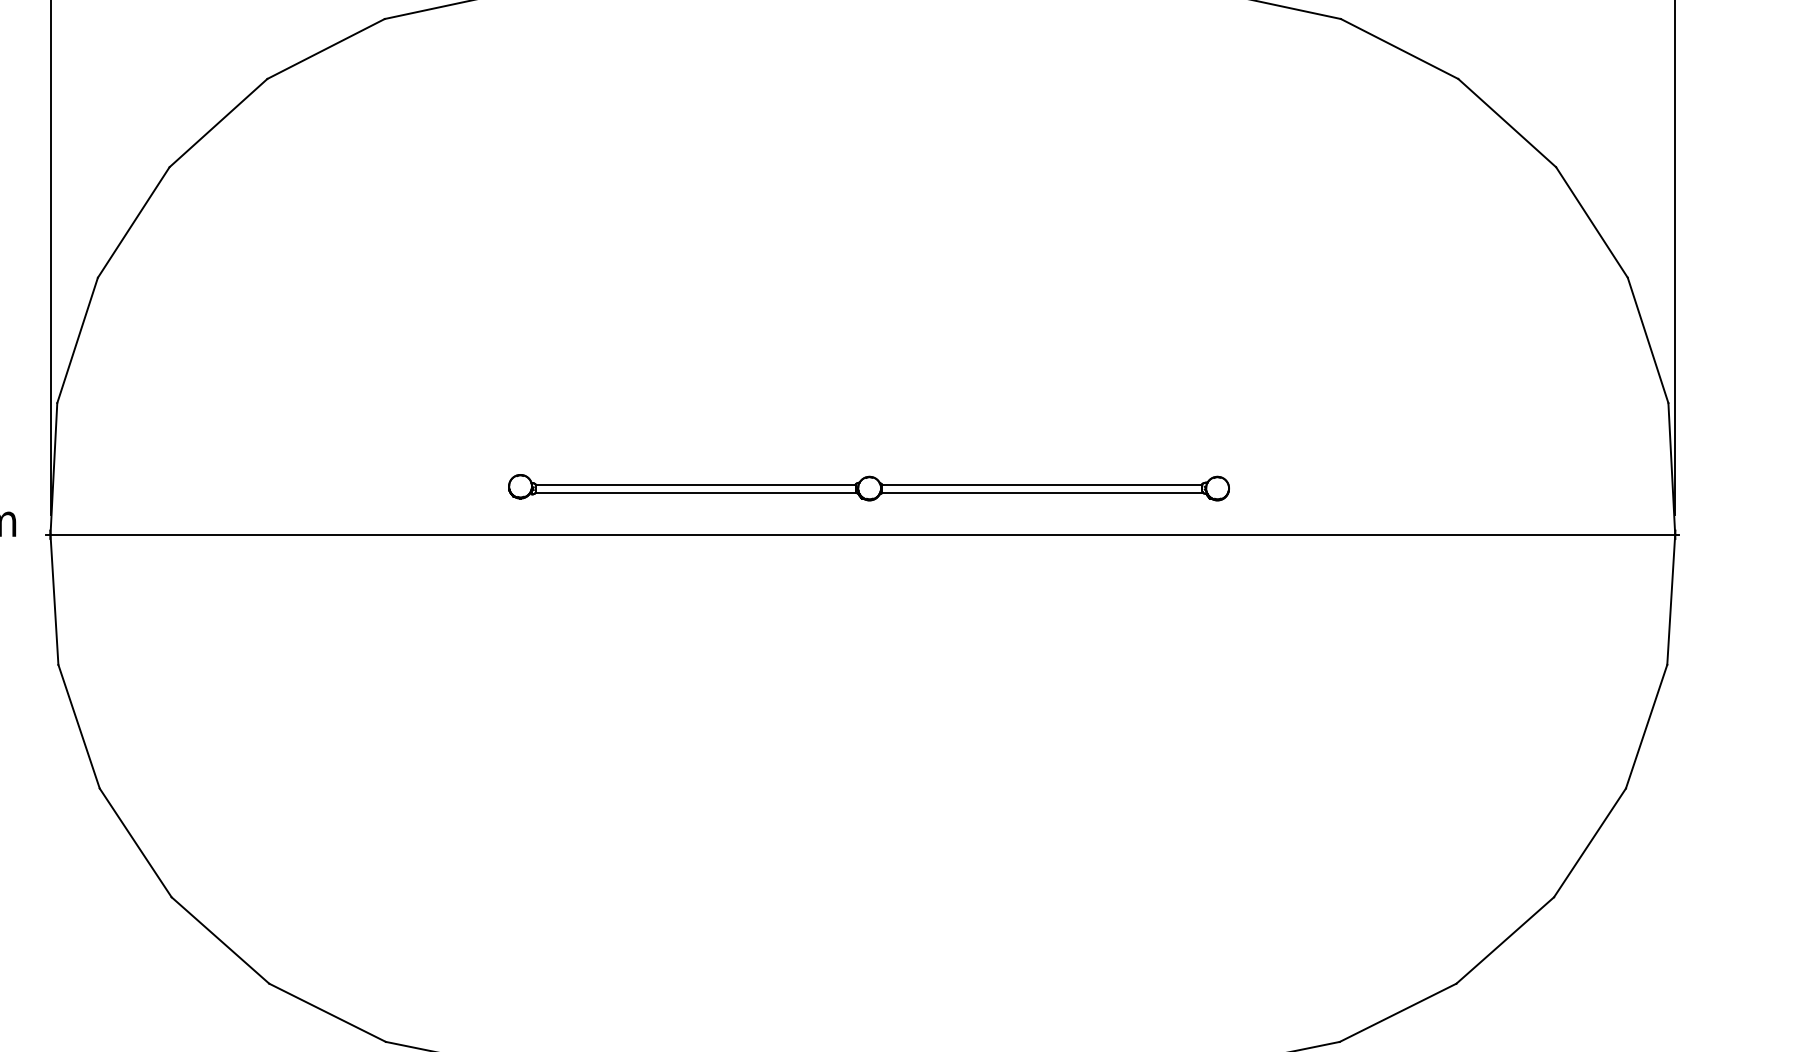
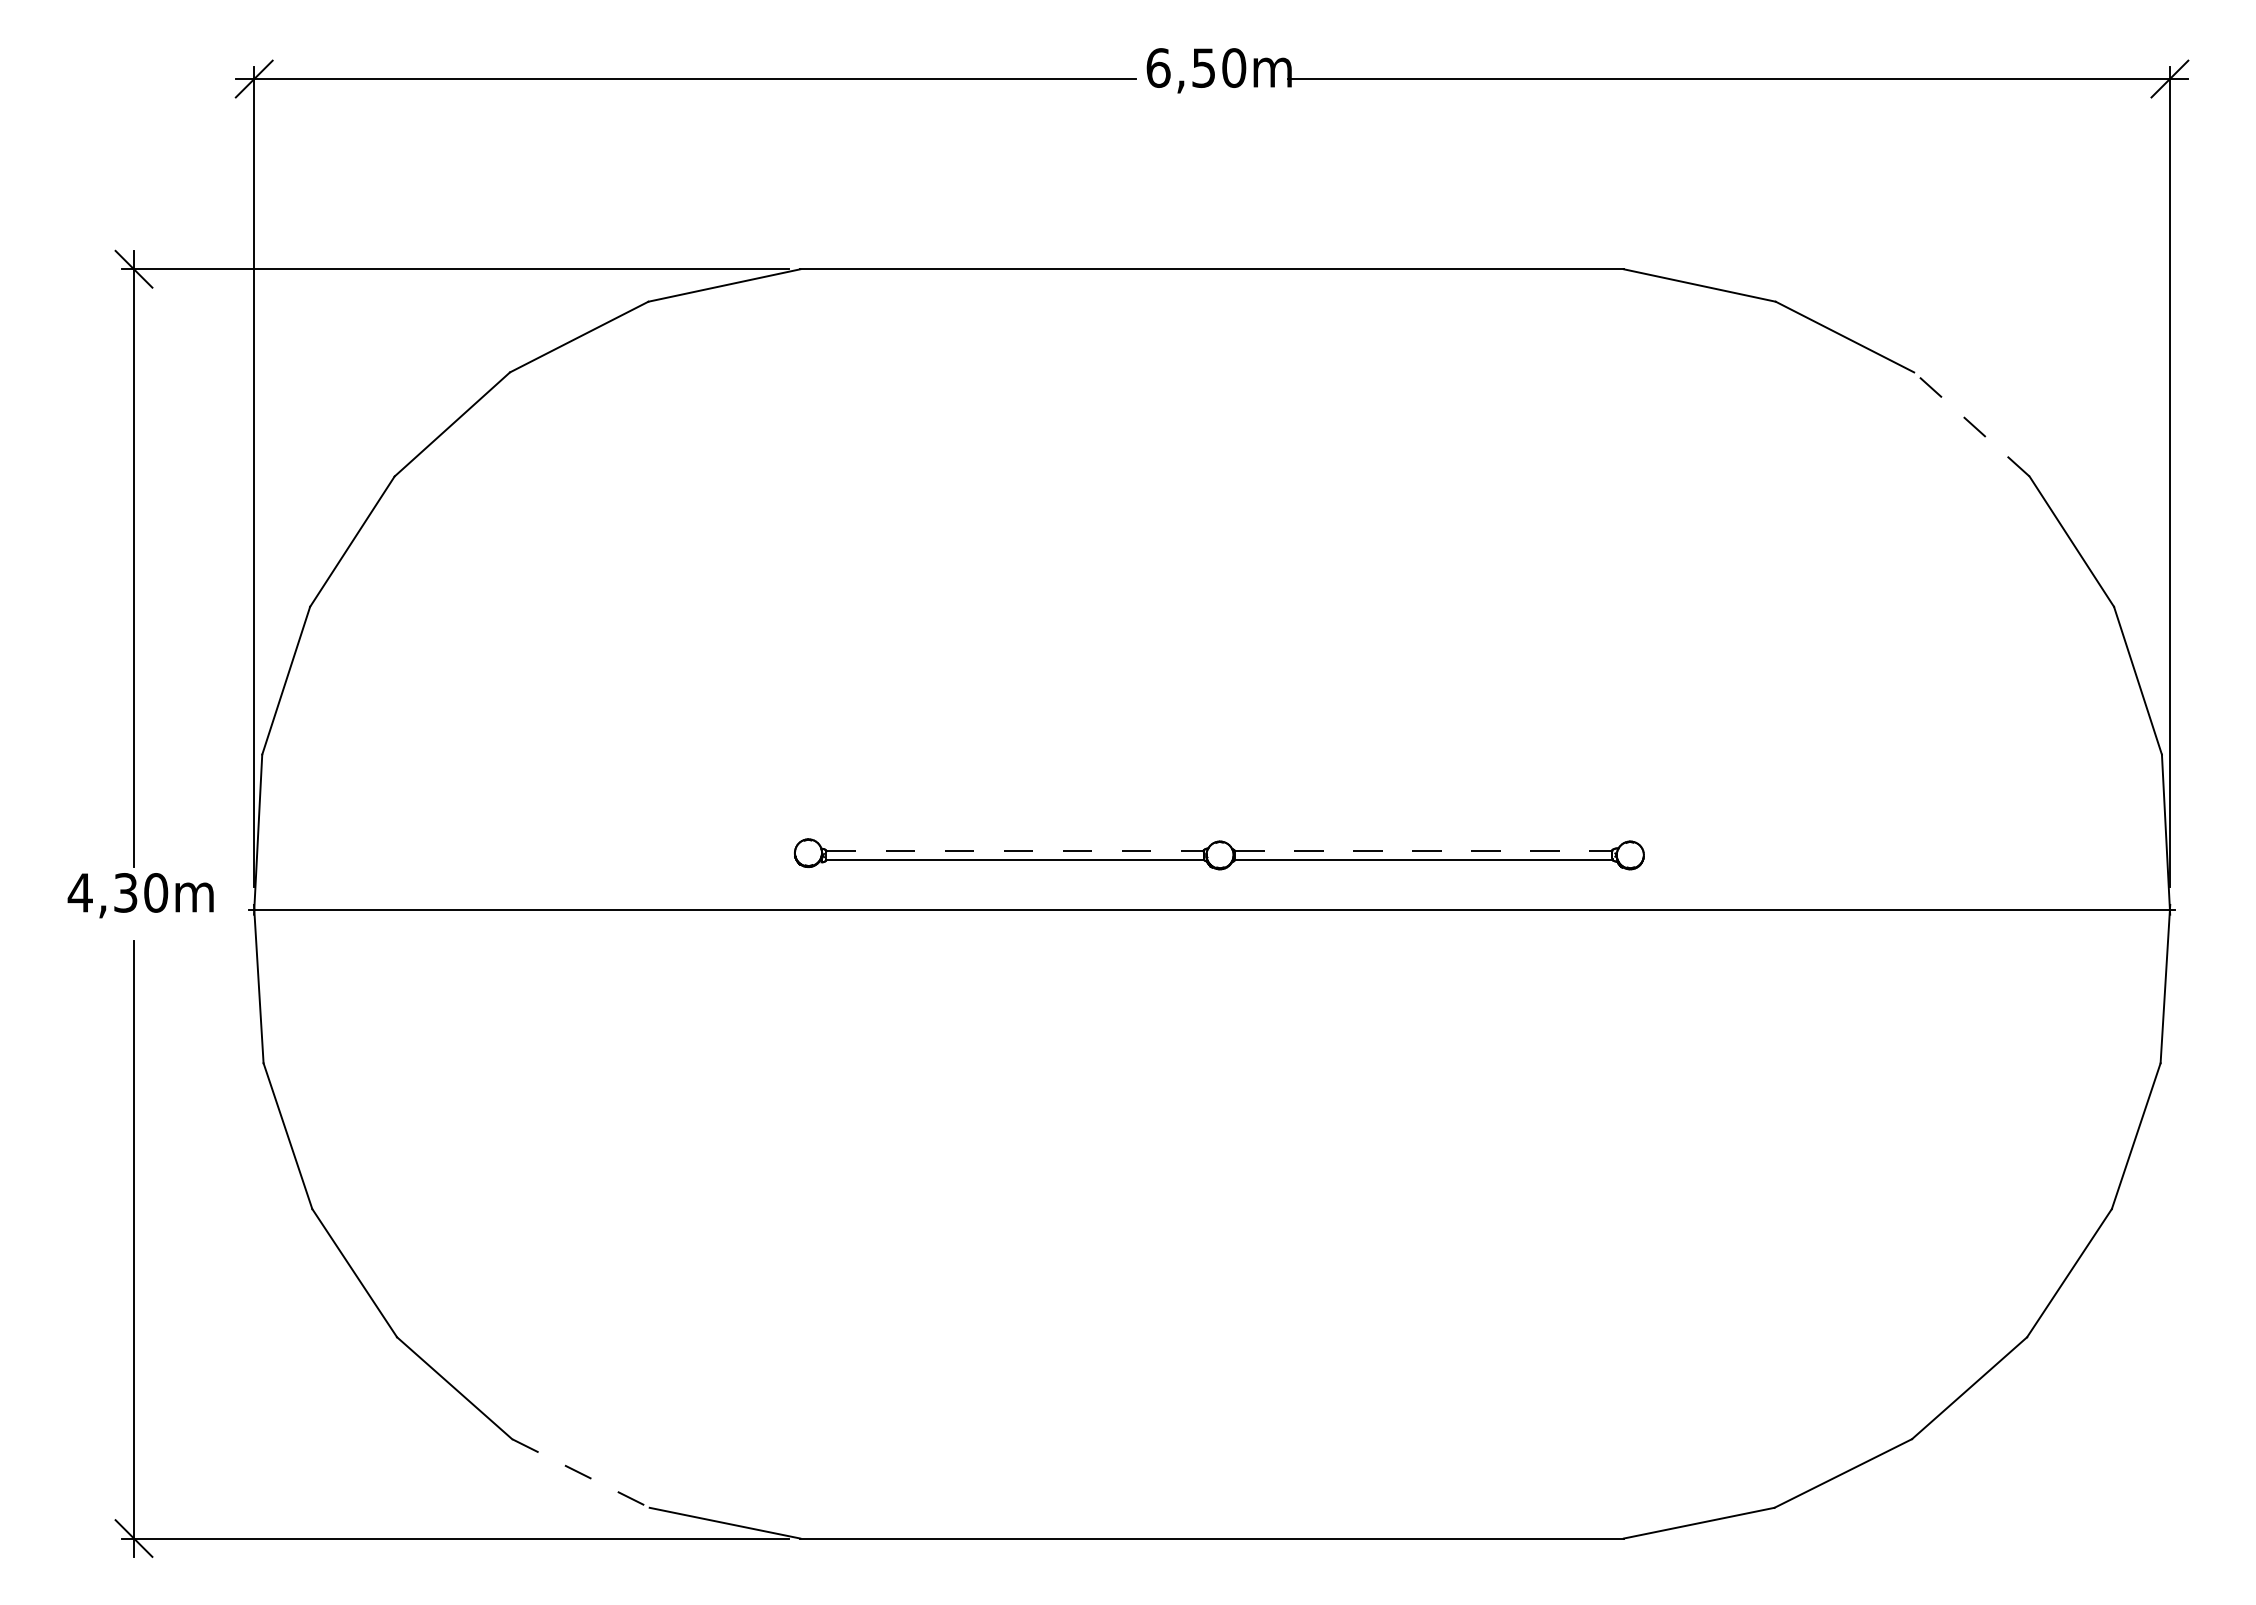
line: (1506, 123) -> (1971, 424), solid -> dashed
line: (696, 485) -> (1015, 851), solid -> dashed
line: (1042, 485) -> (1423, 851), solid -> dashed
line: (327, 1012) -> (580, 1473), solid -> dashed

